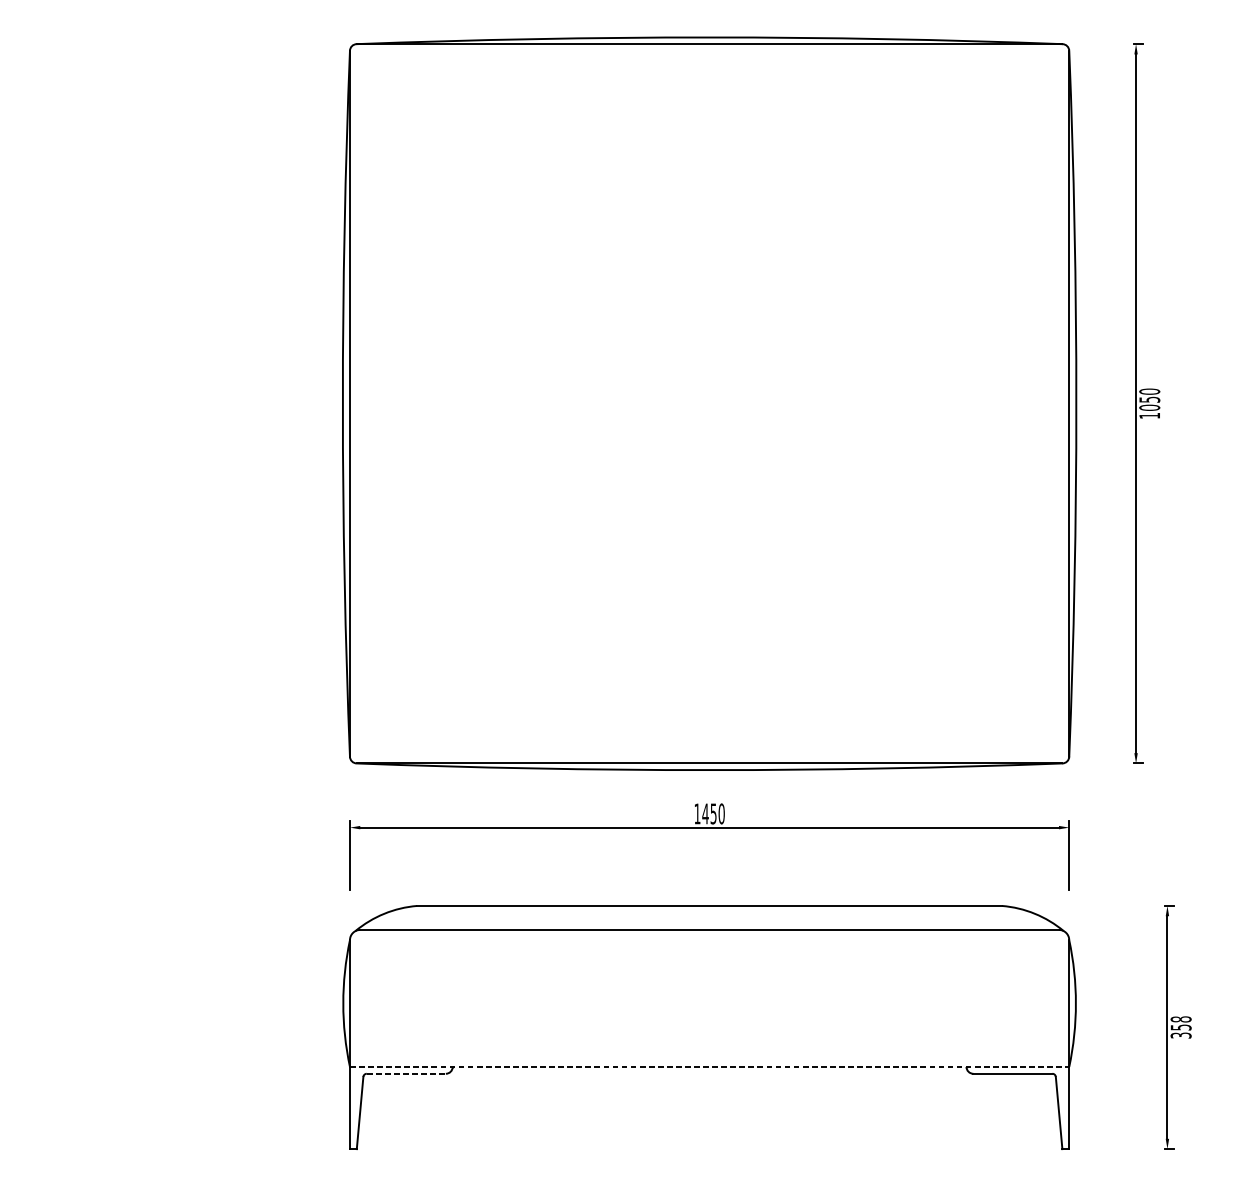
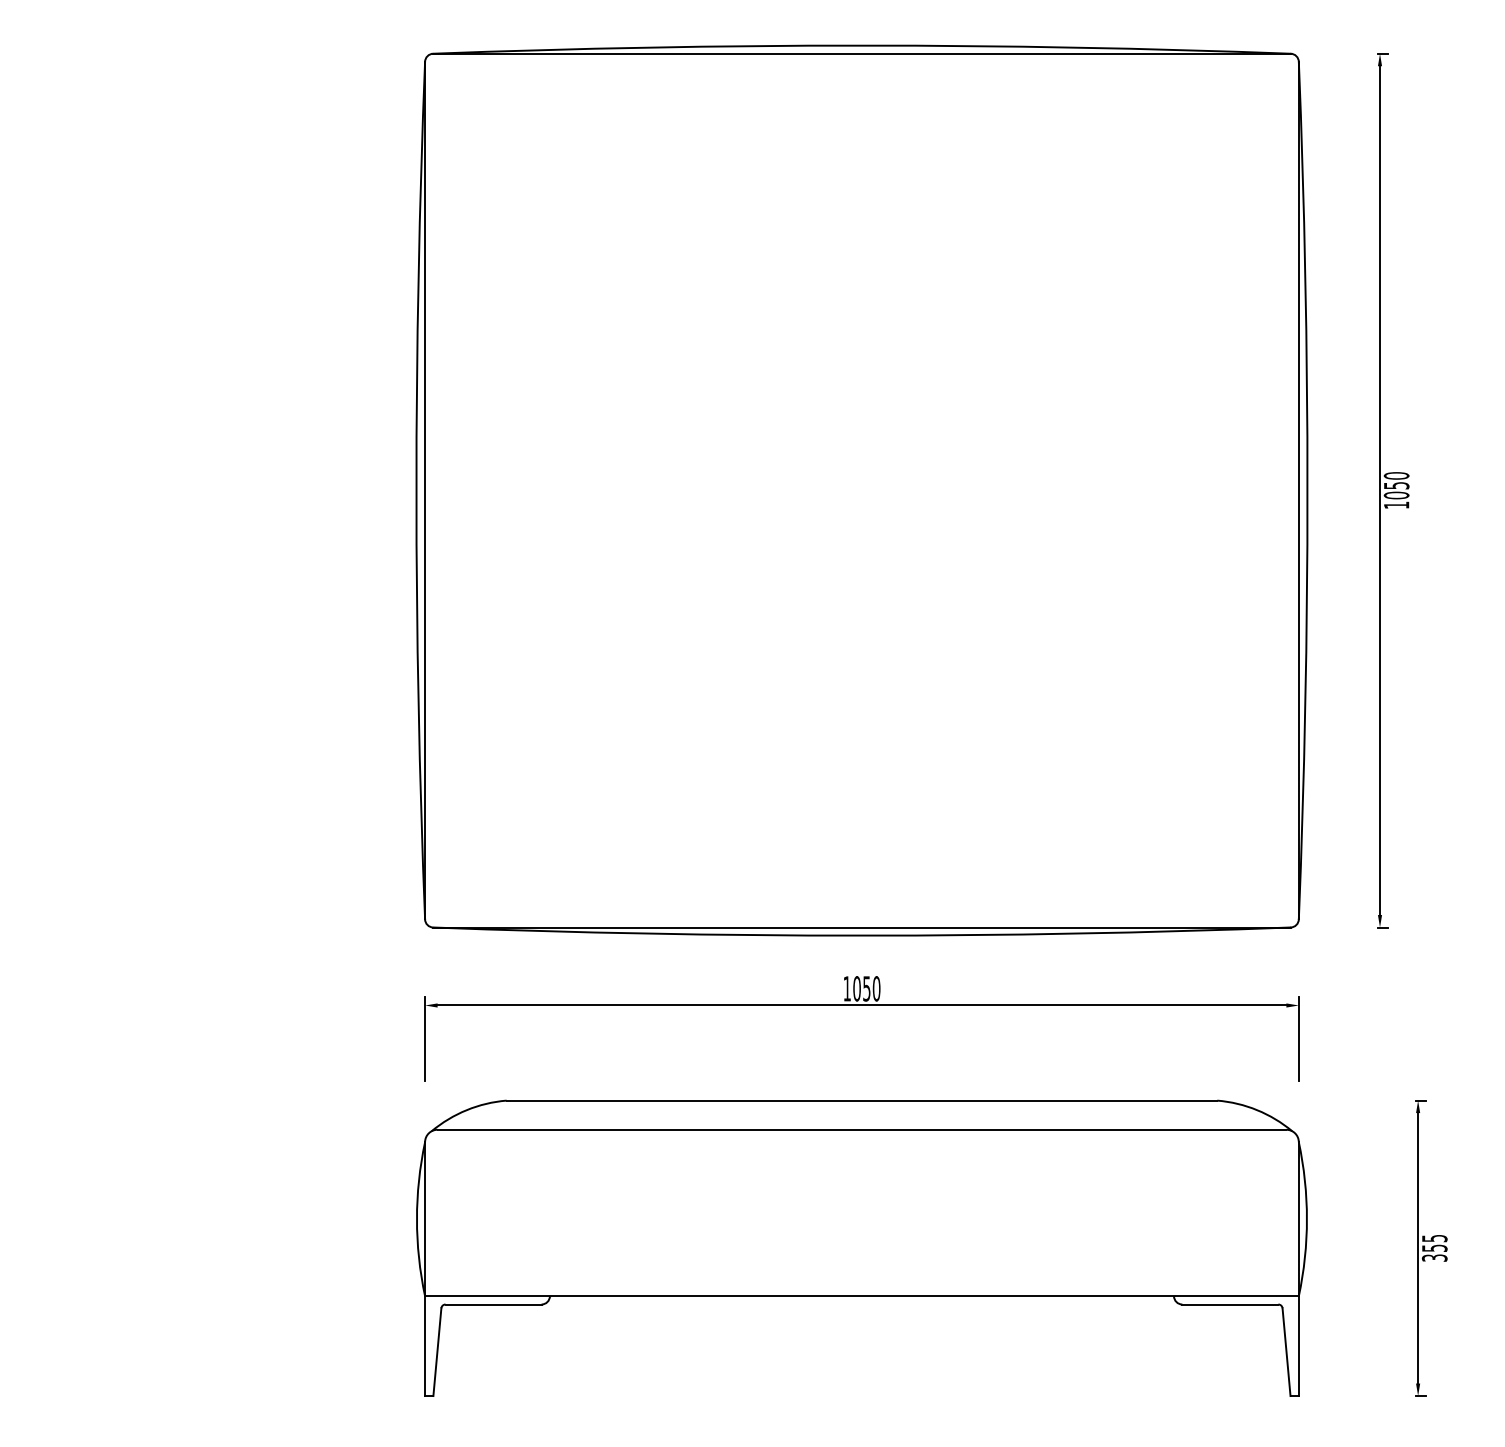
text: (705, 813) -> (857, 988), 1450 -> 1050
text: (1180, 1019) -> (1434, 1238), 358 -> 355
line: (709, 1067) -> (861, 1296), dashed -> solid
line: (407, 1073) -> (494, 1304), dashed -> solid

